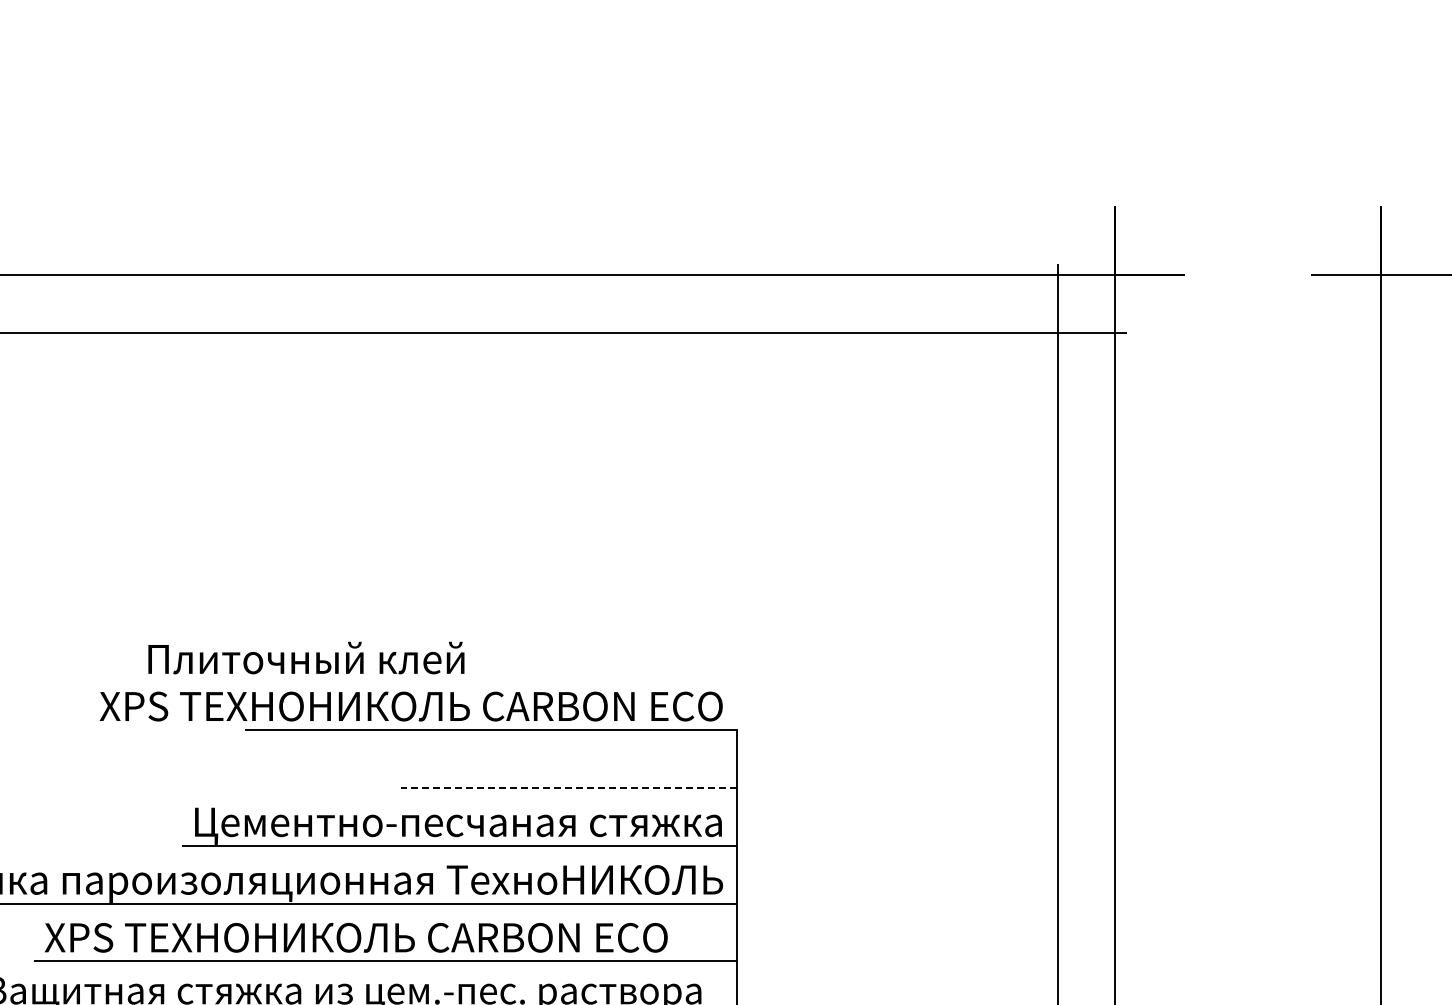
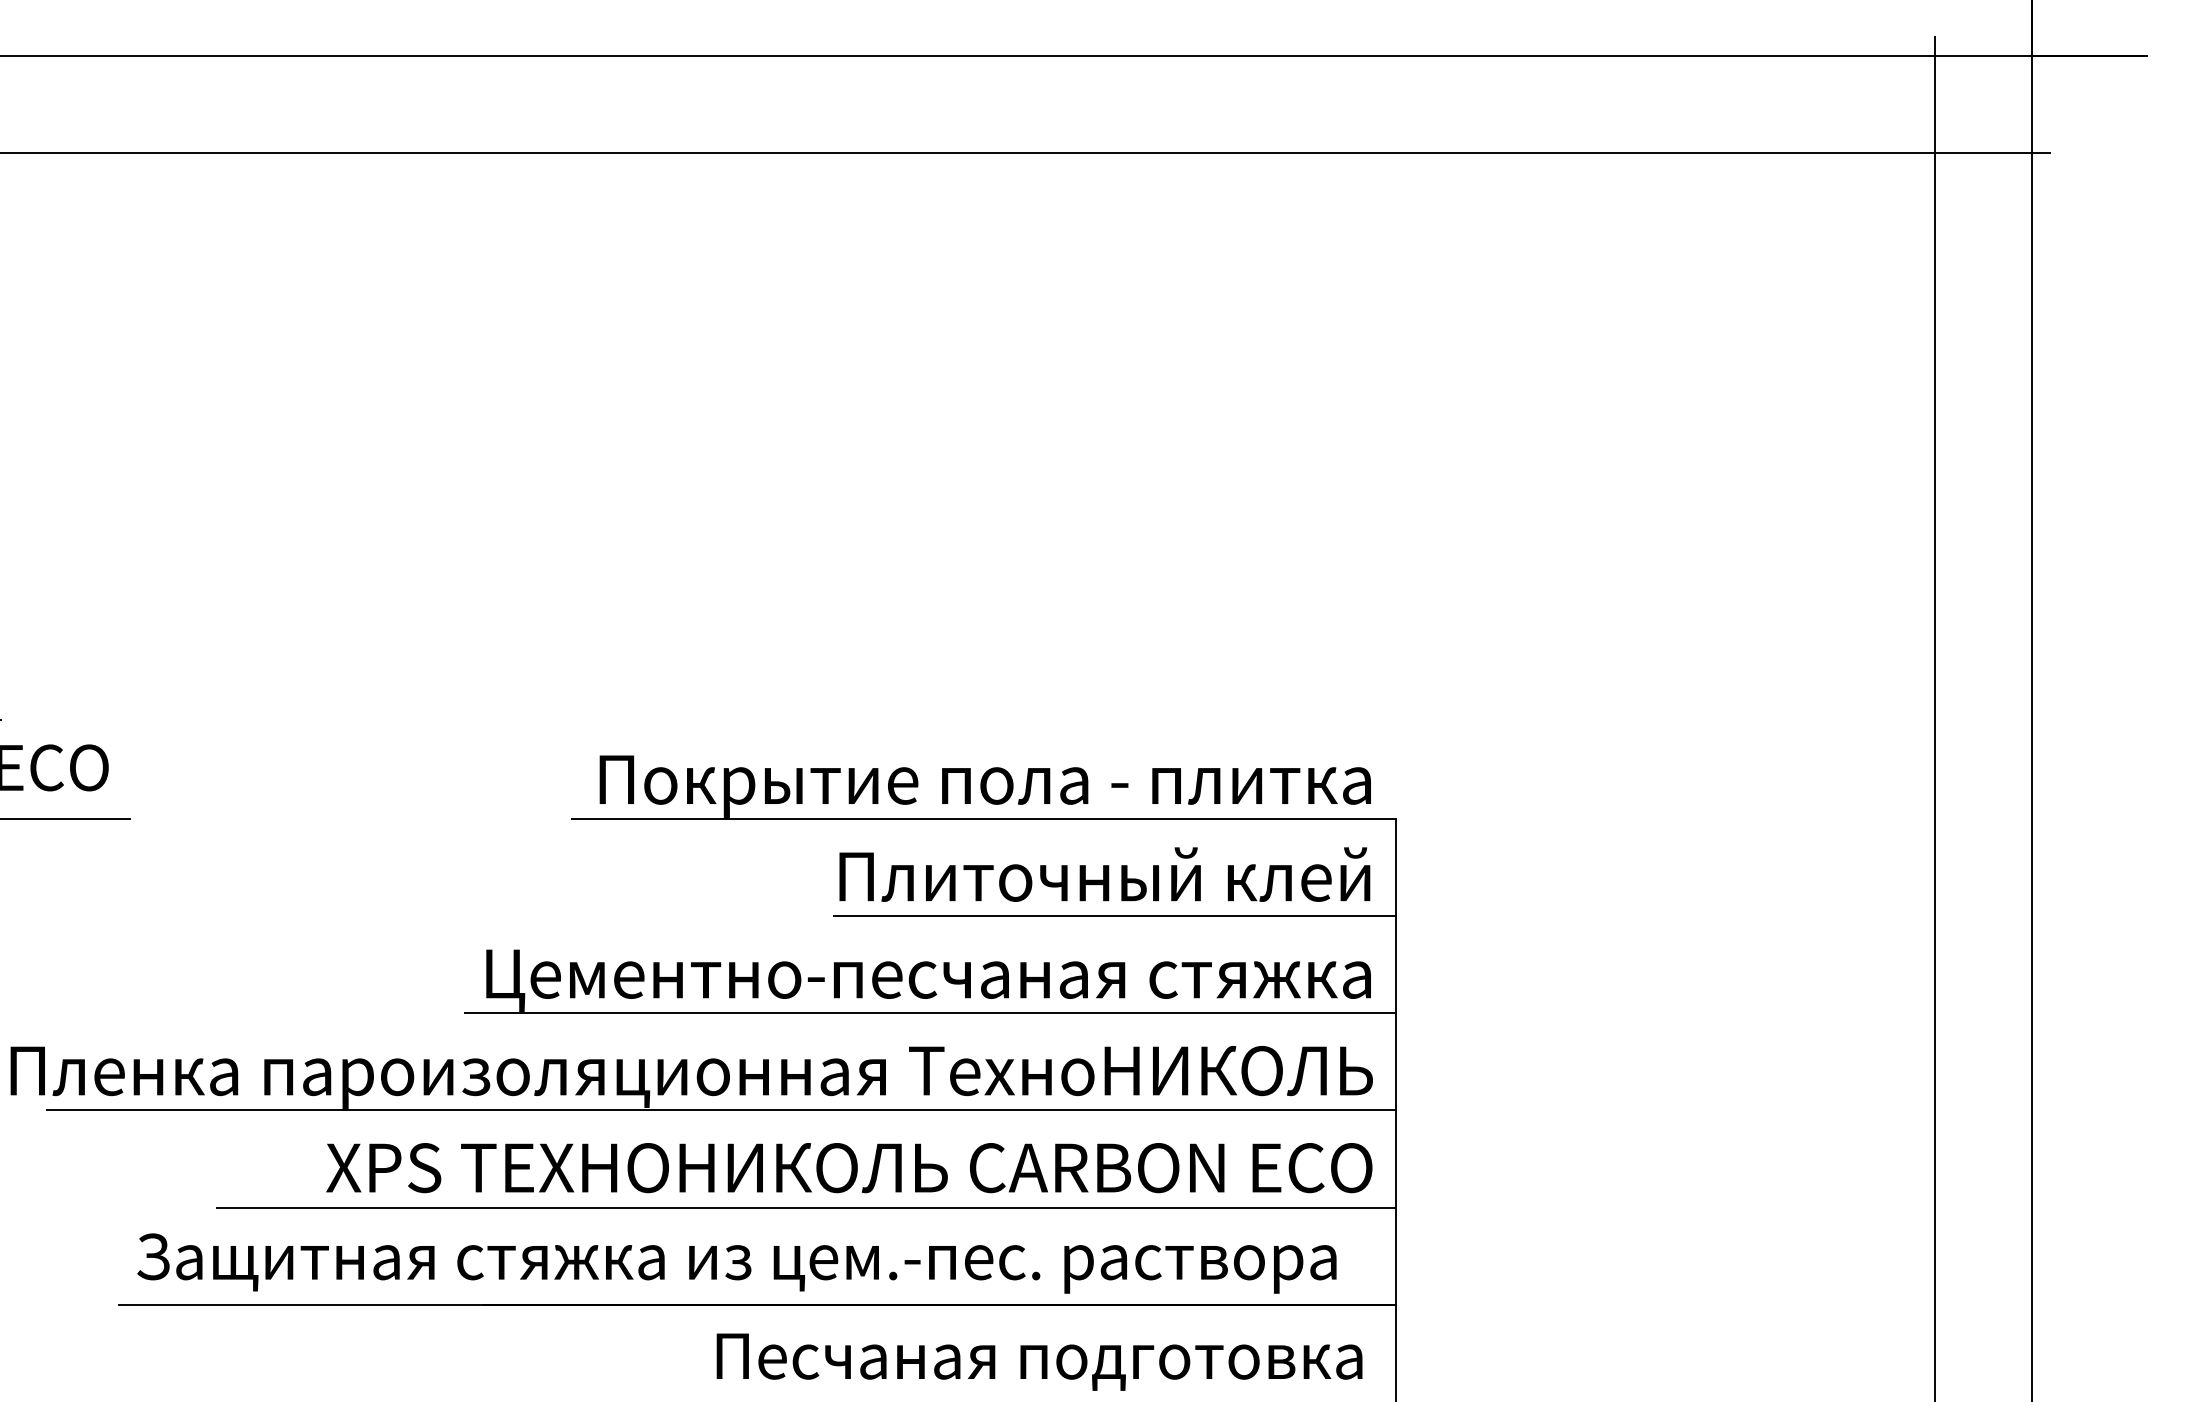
text: (306, 657) -> (1104, 873), moved
text: (410, 709) -> (848, 784), XPS ТЕХНОНИКОЛЬ CARBON ECO -> Покрытие пола - плитка
line: (569, 787) -> (1115, 915), dashed -> solid
text: (356, 937) -> (849, 1167), moved

